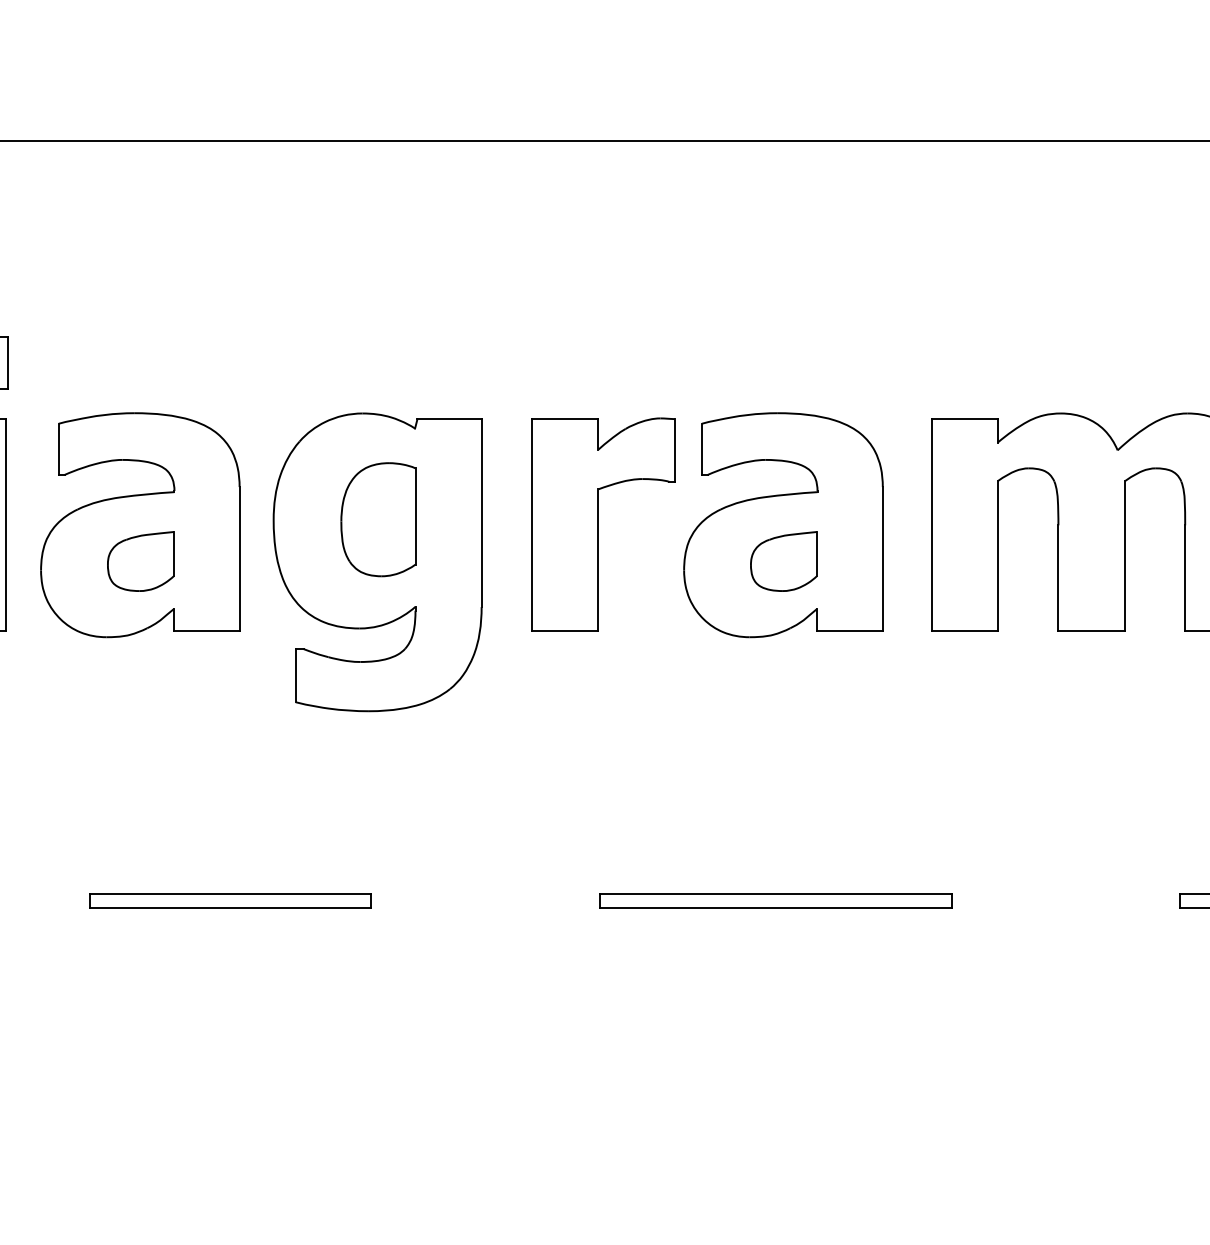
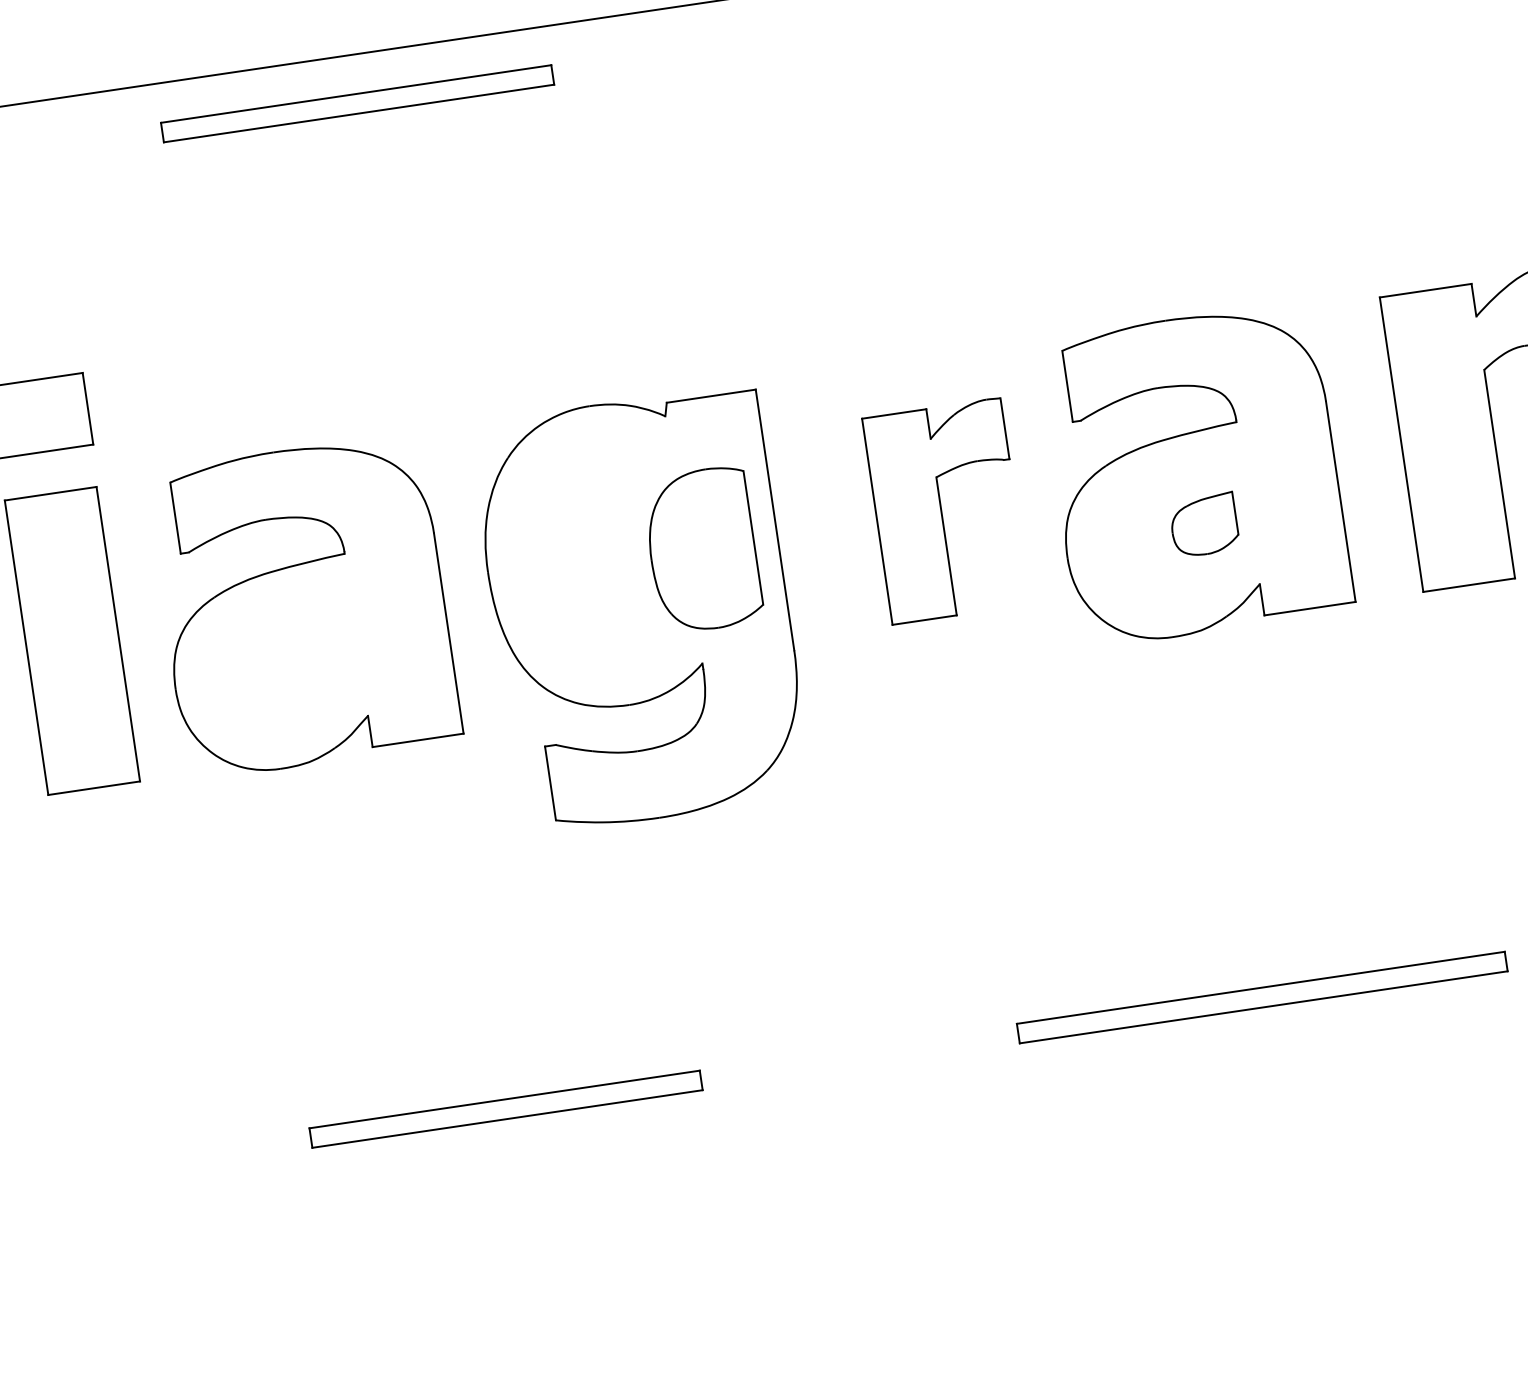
part: (230, 175) -> (357, 103), added
part: (378, 519) -> (702, 549), moved
part: (603, 524) -> (946, 510), size x0.7
part: (140, 561) -> (311, 656), removed
part: (783, 561) -> (1203, 525), size x0.7

